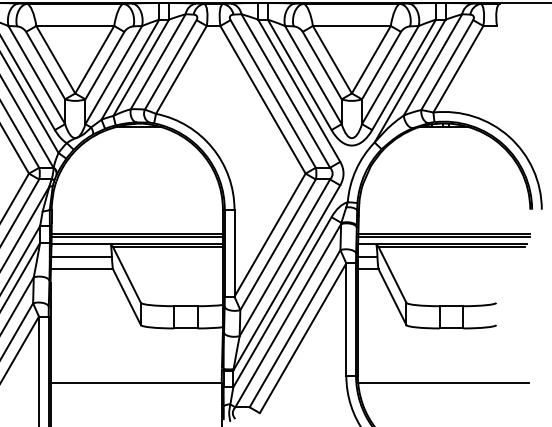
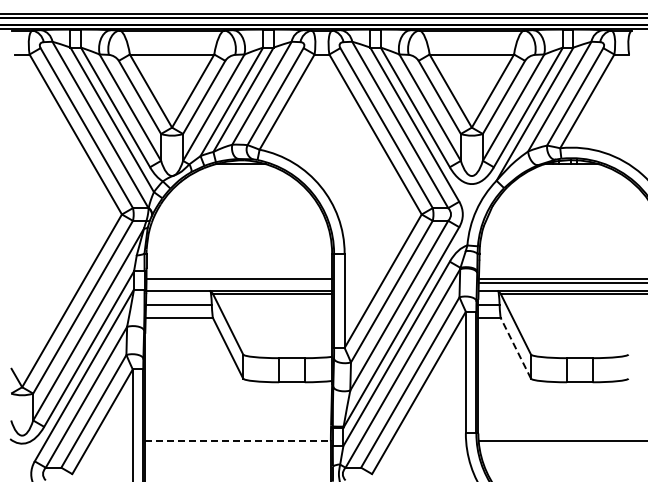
line: (137, 237) -> (239, 283), removed
line: (392, 297) -> (515, 348), solid -> dashed
line: (136, 383) -> (238, 441), solid -> dashed

